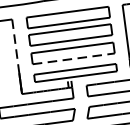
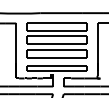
line: (16, 46) -> (16, 43), dashed -> solid
line: (74, 58) -> (57, 57), dashed -> solid

